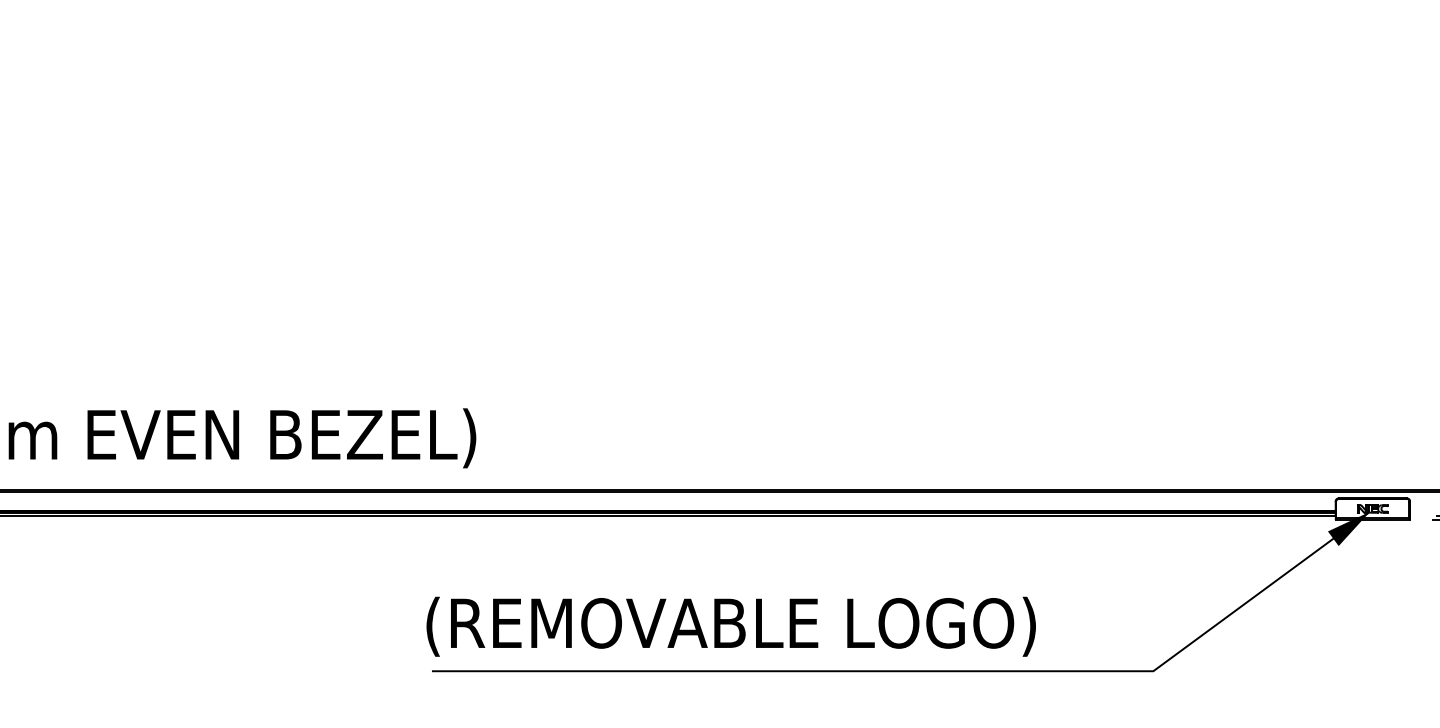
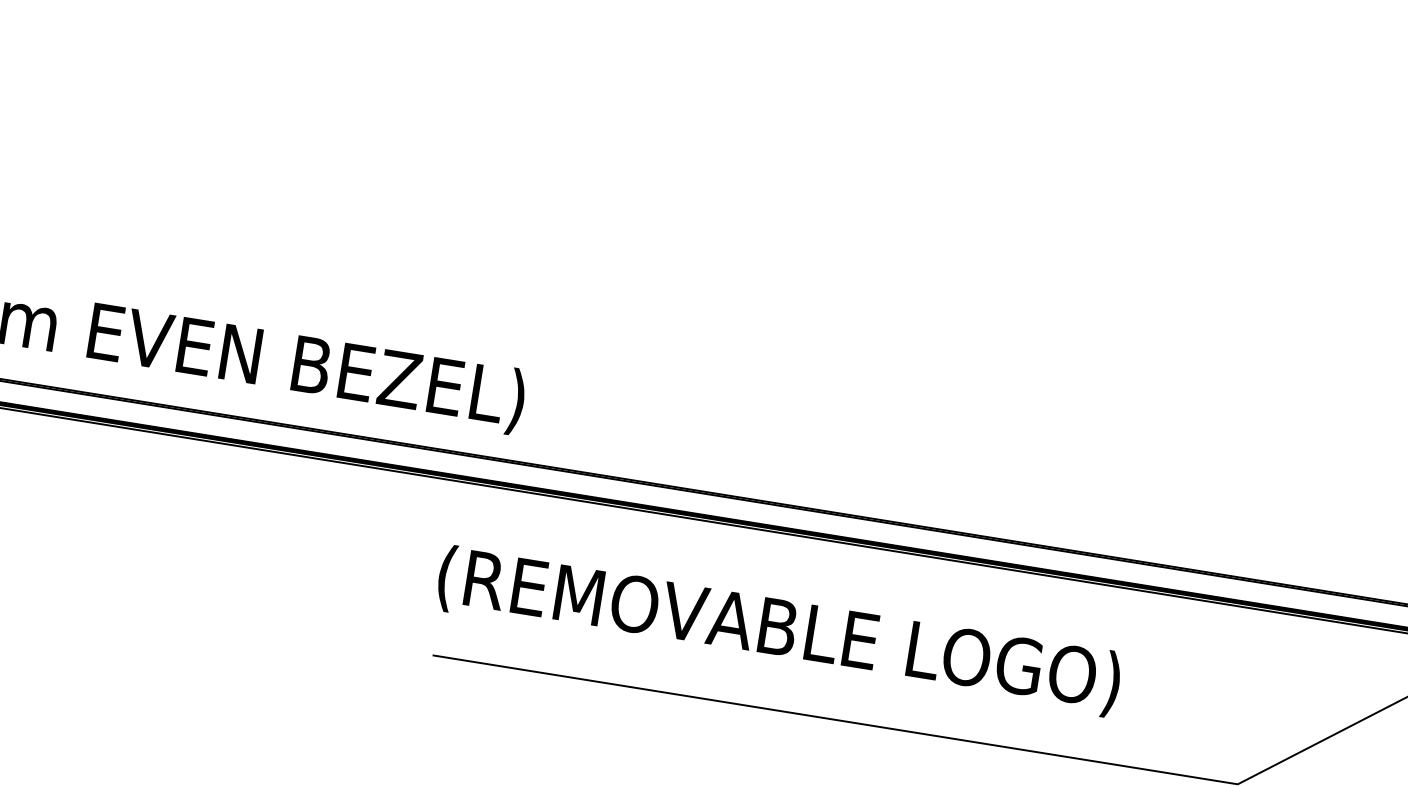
text: (730, 626) -> (778, 630), moved

